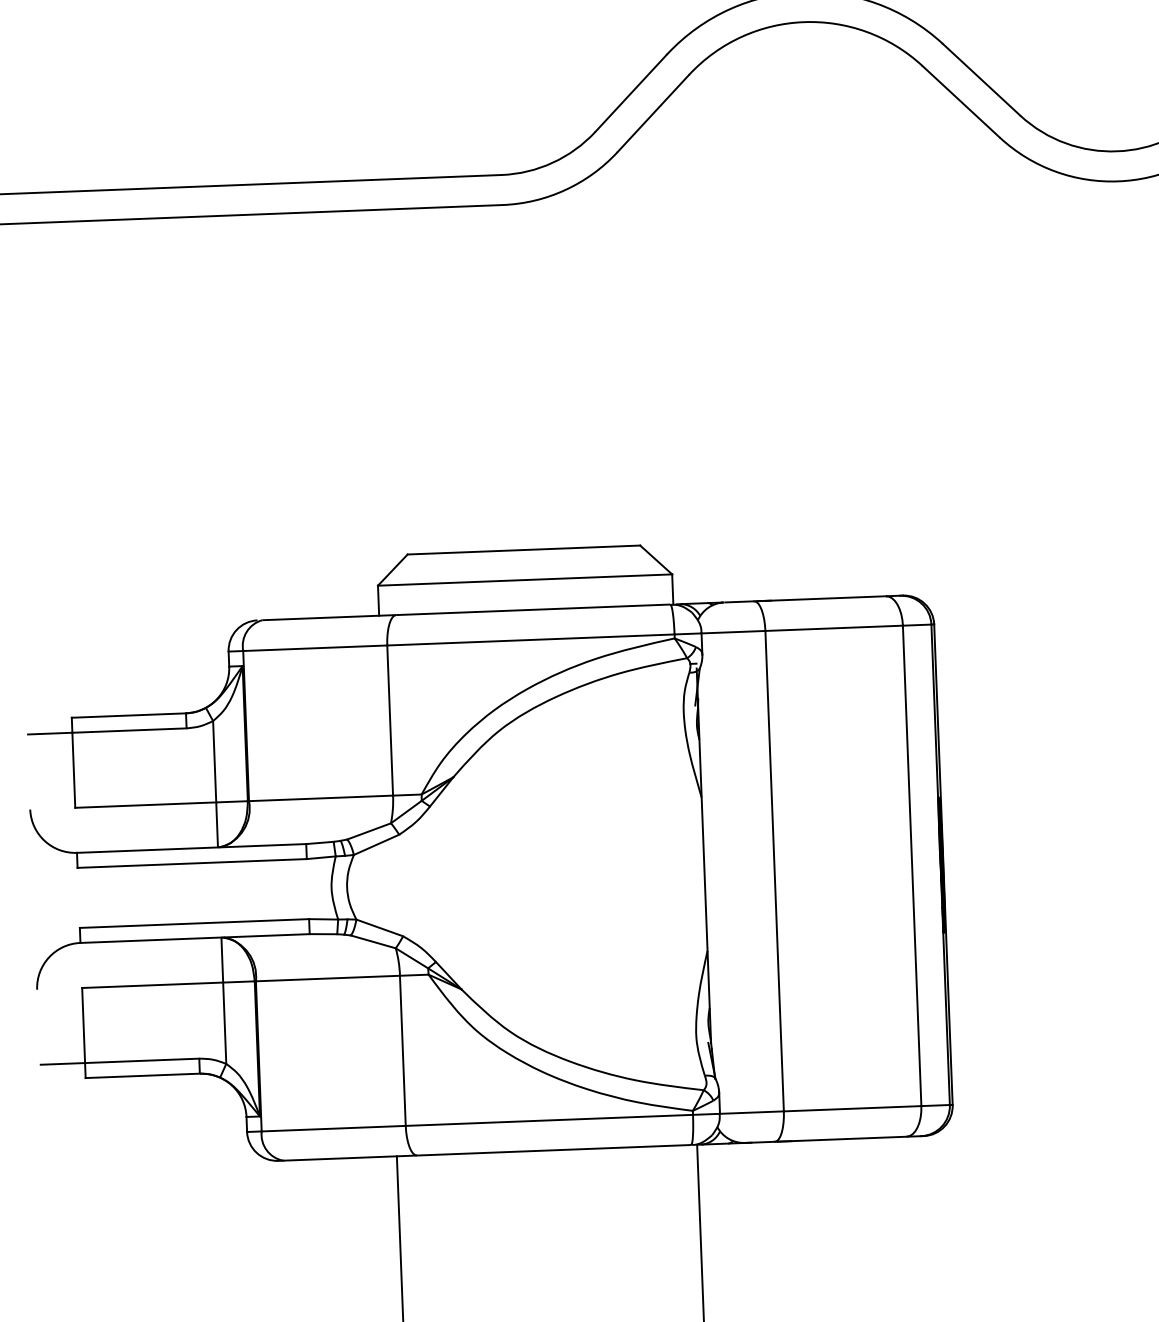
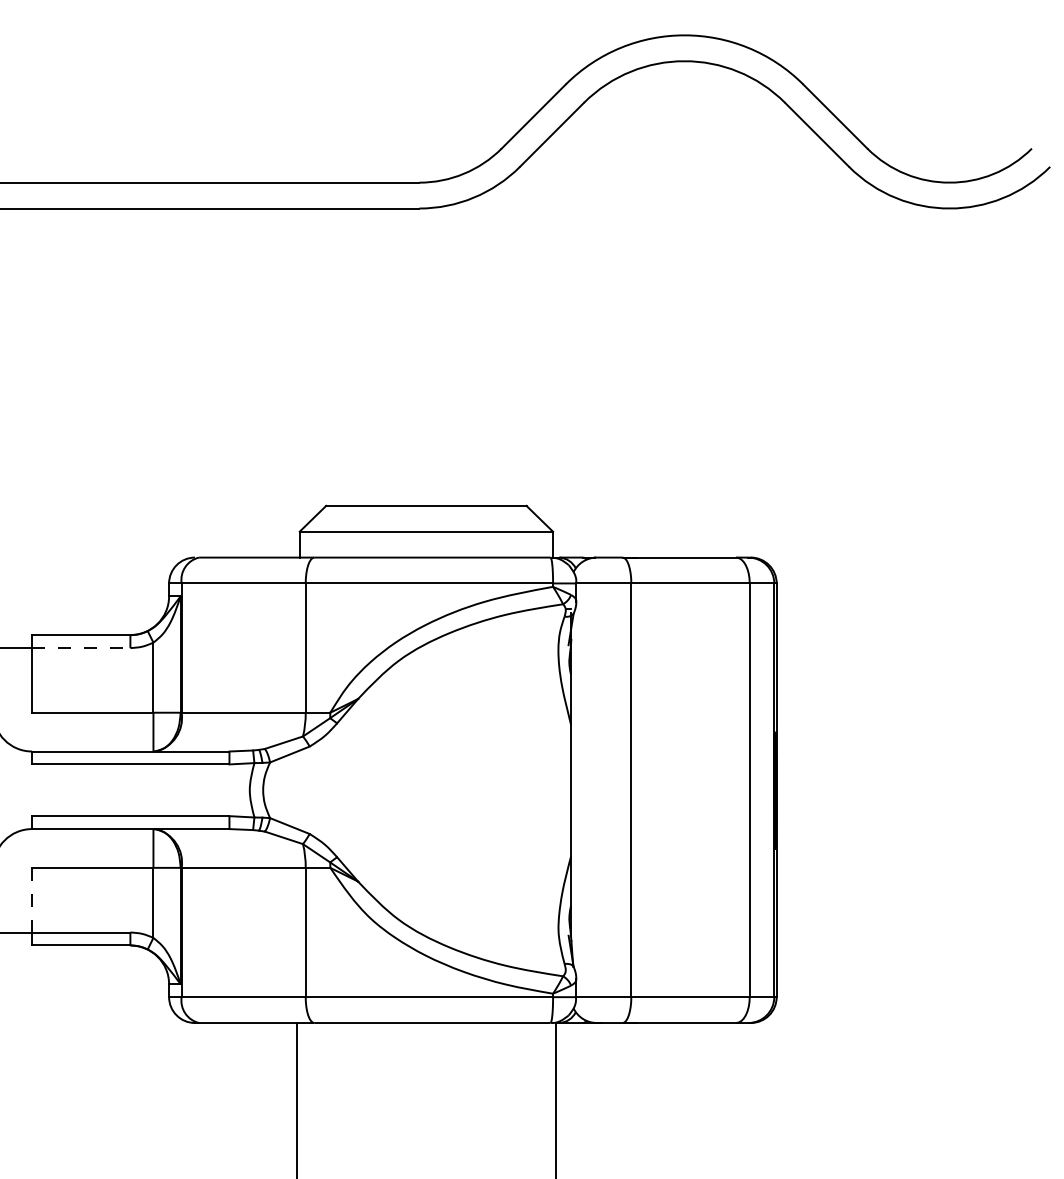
line: (129, 731) -> (81, 648), solid -> dashed
line: (84, 1025) -> (32, 900), solid -> dashed

